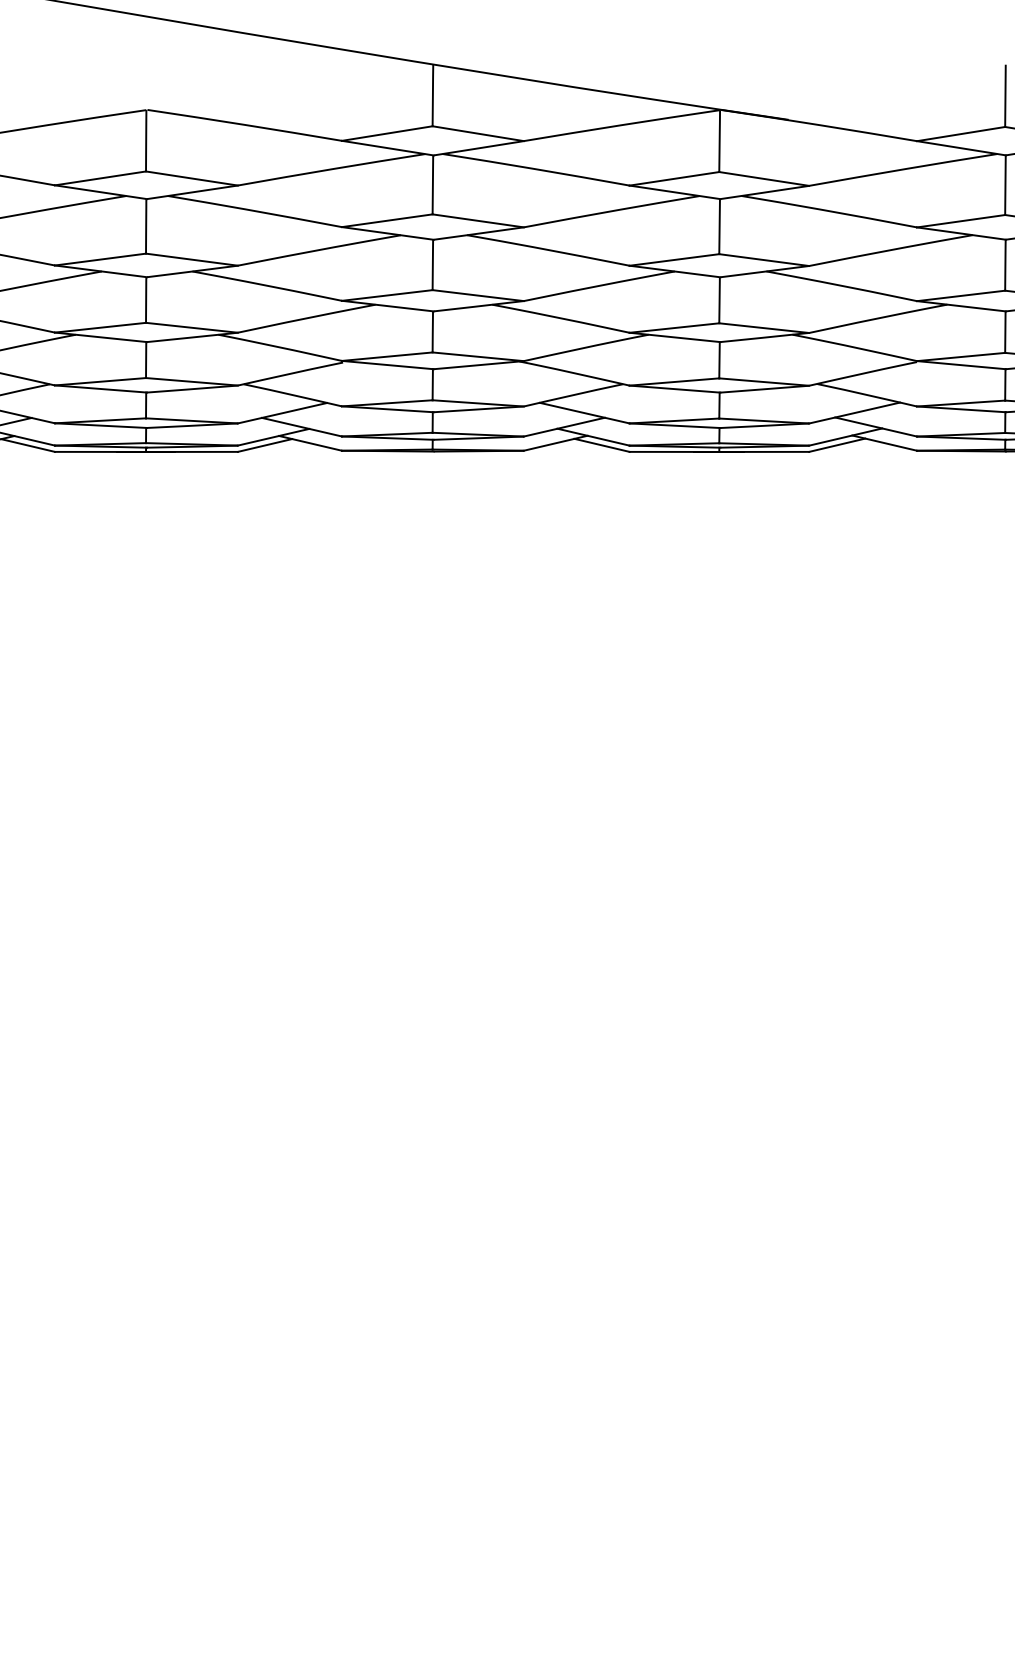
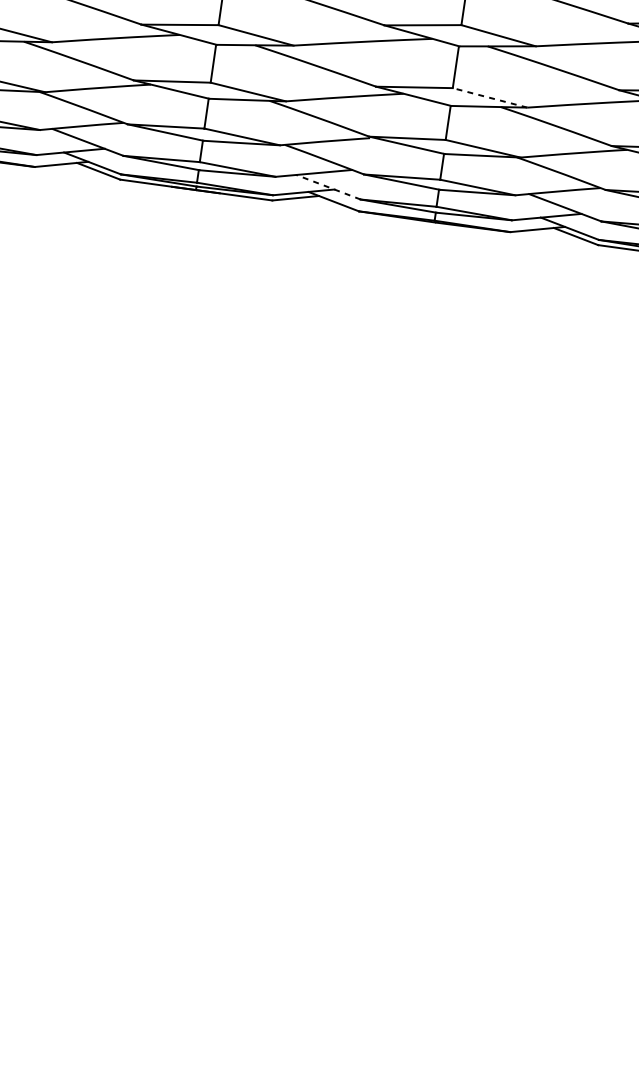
line: (478, 295) -> (490, 97), solid -> dashed
line: (301, 427) -> (328, 187), solid -> dashed

